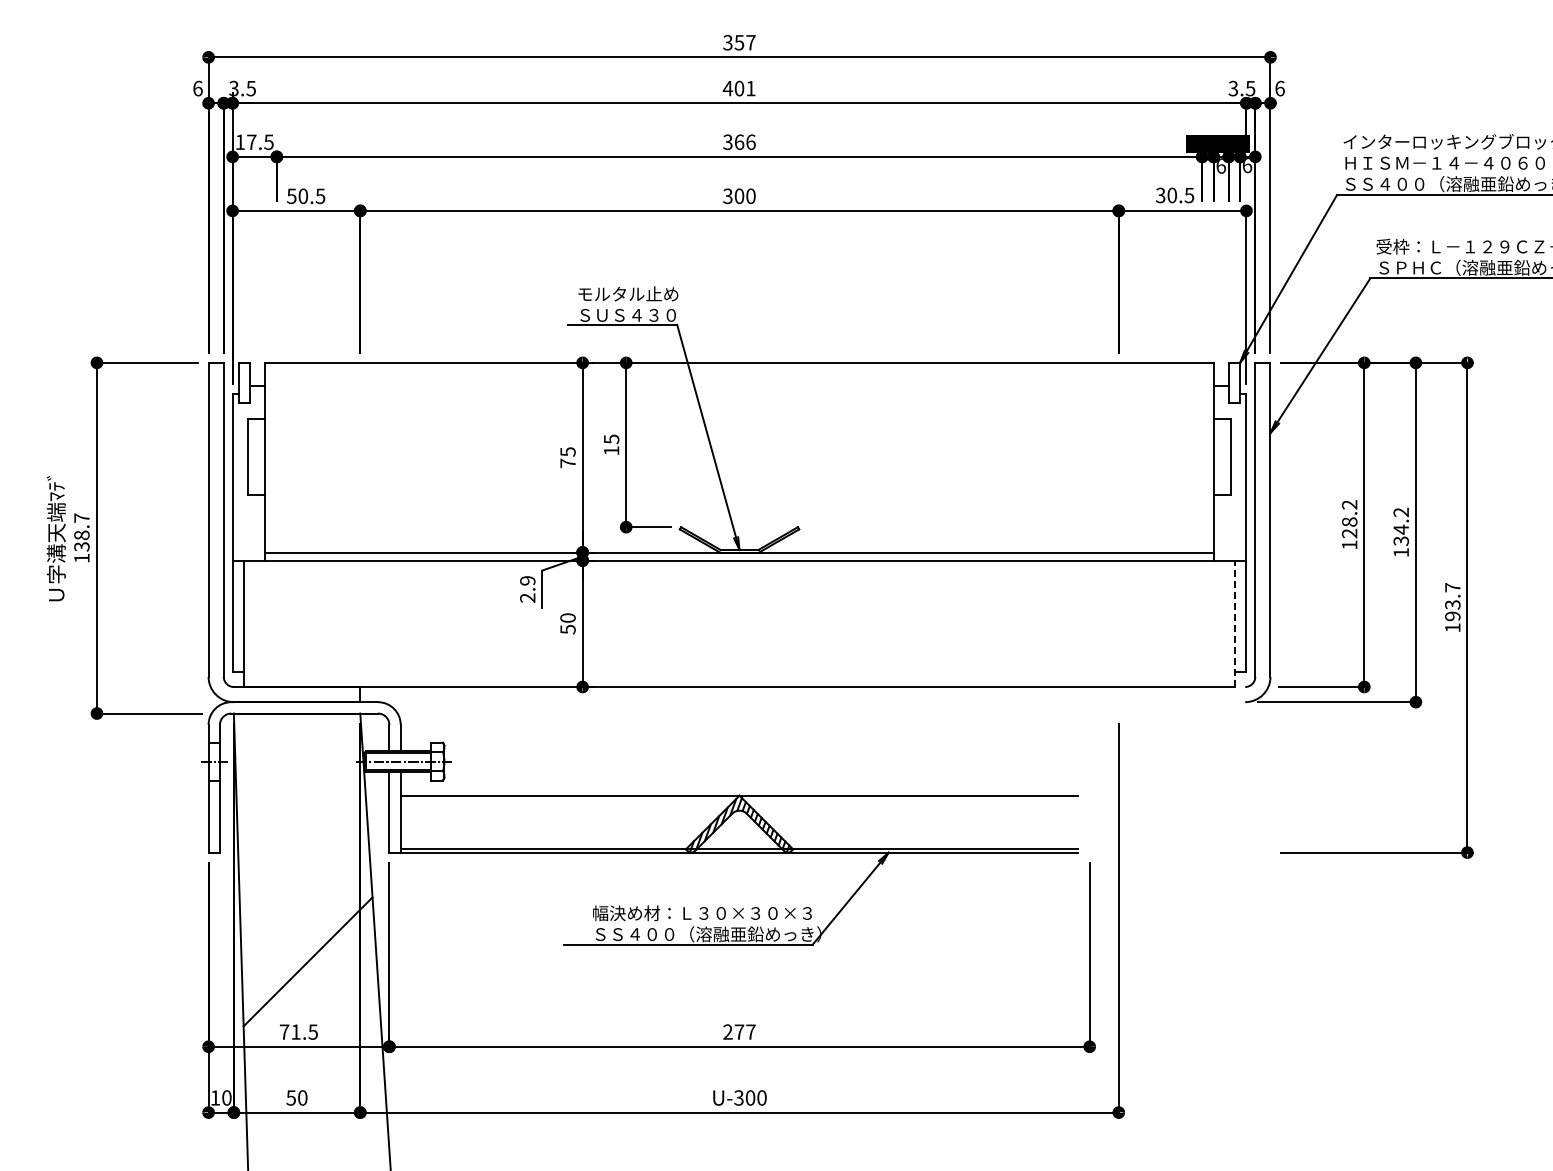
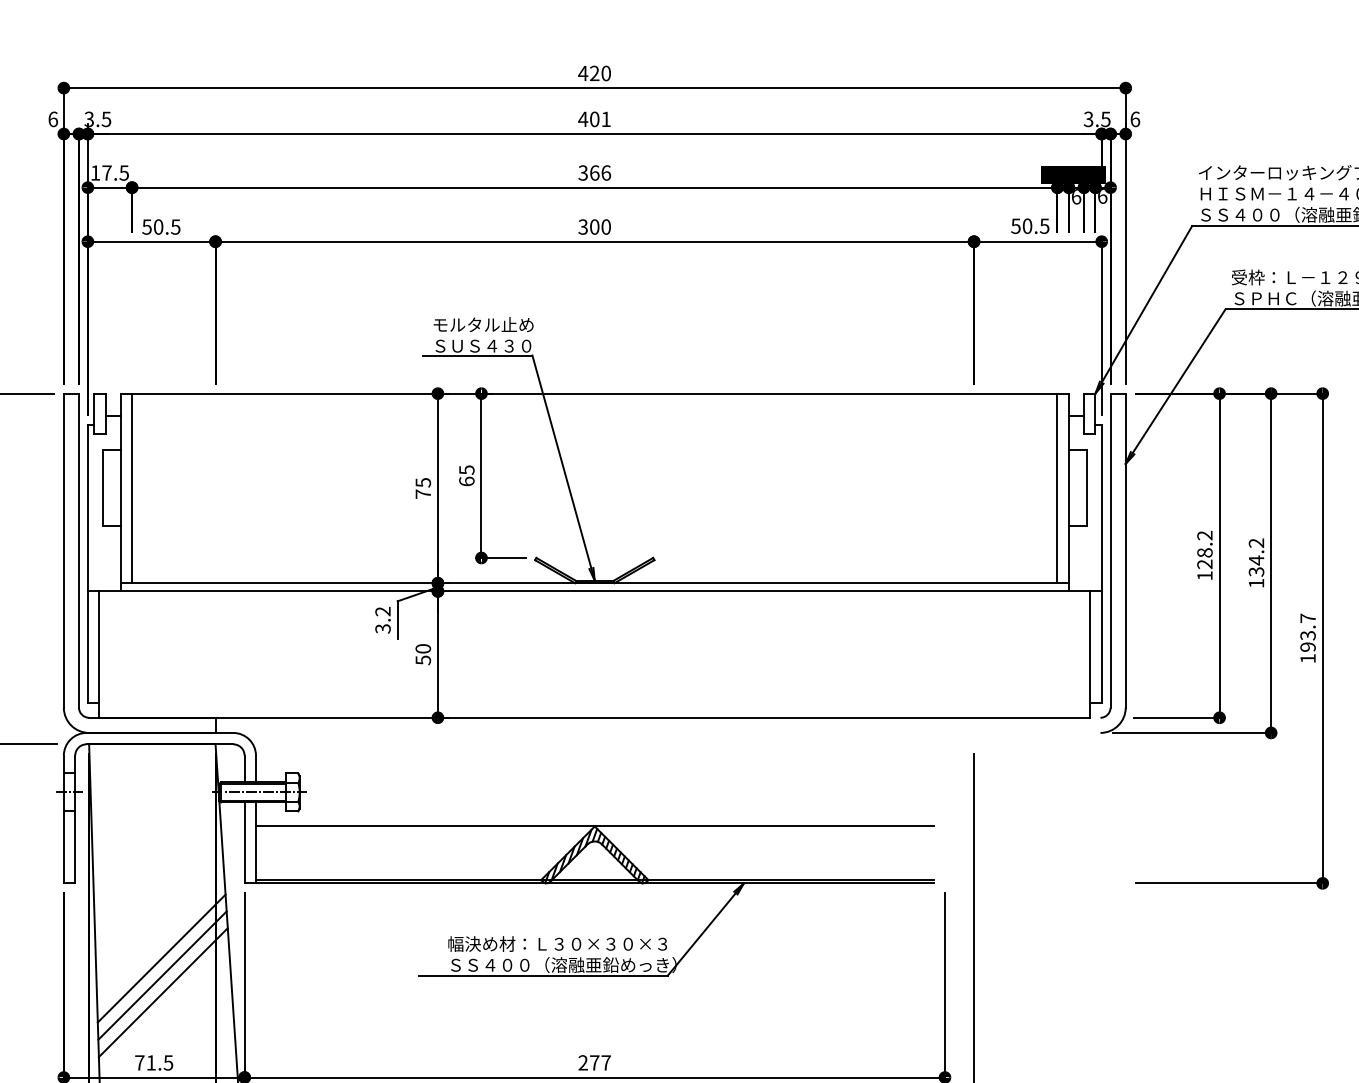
text: (738, 42) -> (593, 73), 357 -> 420
text: (1160, 194) -> (1015, 225), 30.5 -> 50.5
text: (611, 450) -> (466, 481), 15 -> 65
line: (276, 457) -> (131, 488), added
line: (1202, 457) -> (1057, 488), added
text: (527, 589) -> (382, 620), 2.9 -> 3.2
line: (1235, 623) -> (1090, 654), dashed -> solid
line: (306, 927) -> (161, 958), added
line: (307, 944) -> (162, 975), added

